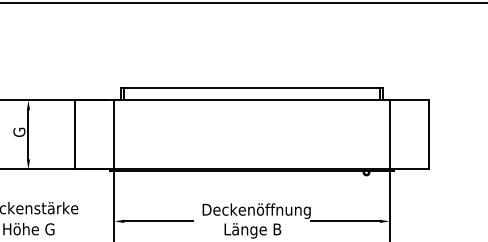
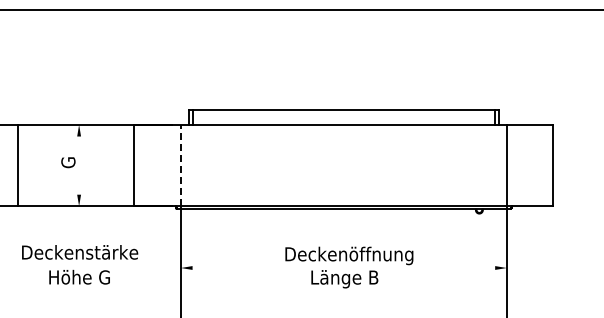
line: (28, 134) -> (79, 165), removed
line: (114, 134) -> (180, 165), solid -> dashed
line: (158, 221) -> (233, 268), removed
line: (345, 221) -> (454, 268), removed

